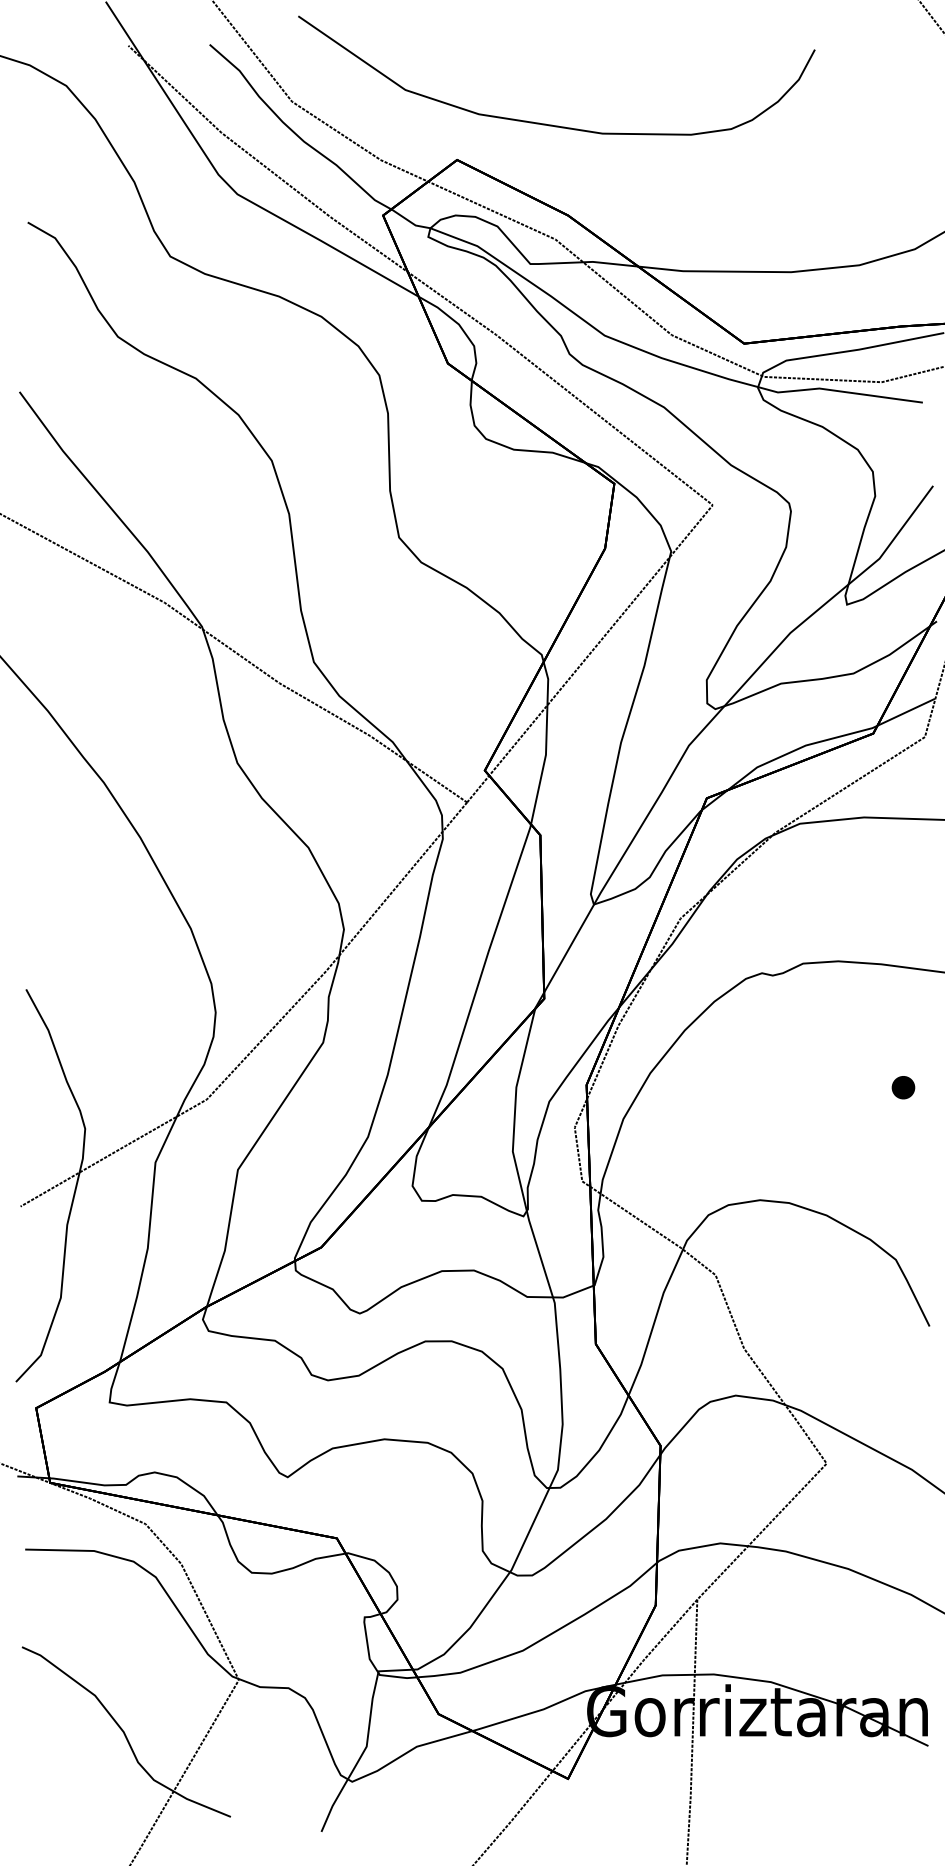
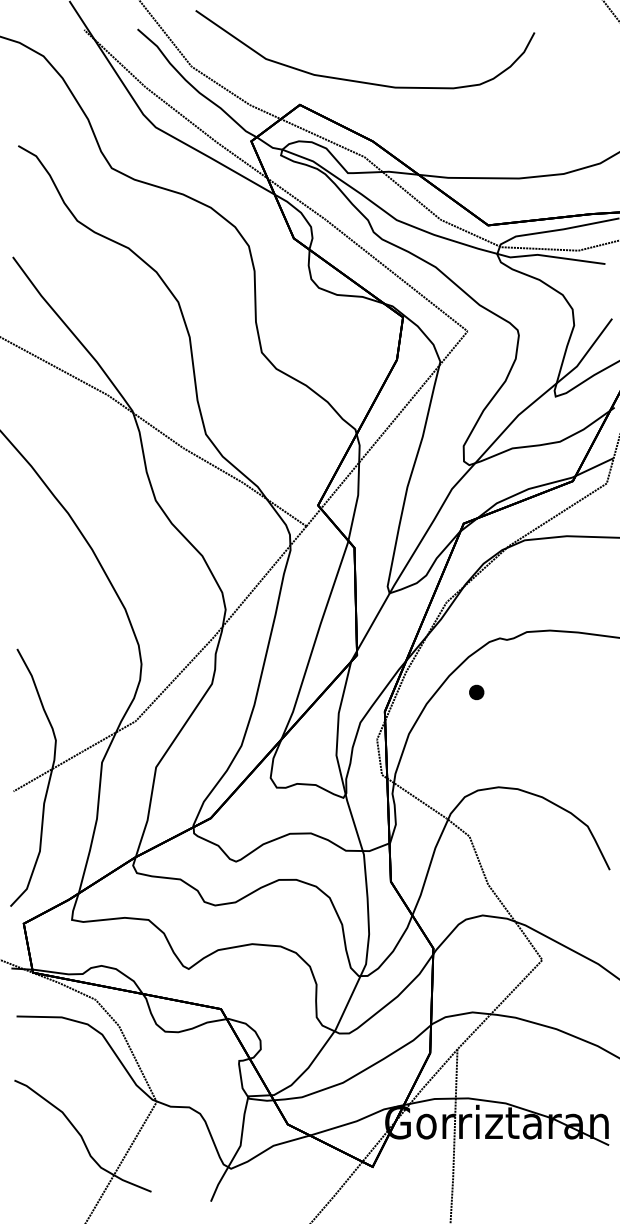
part: (903, 1086) -> (476, 691), moved

